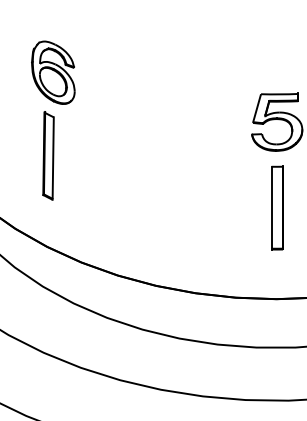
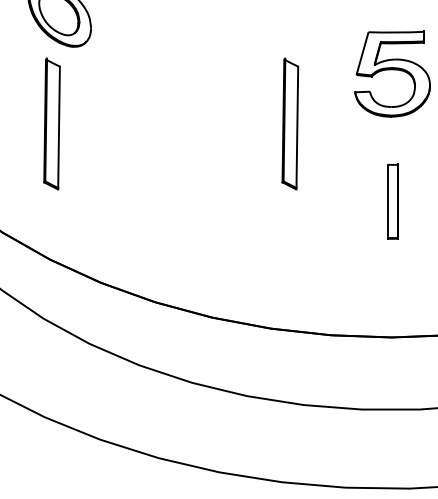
part: (208, 155) -> (290, 123), added
part: (277, 207) -> (393, 200), size x0.6

